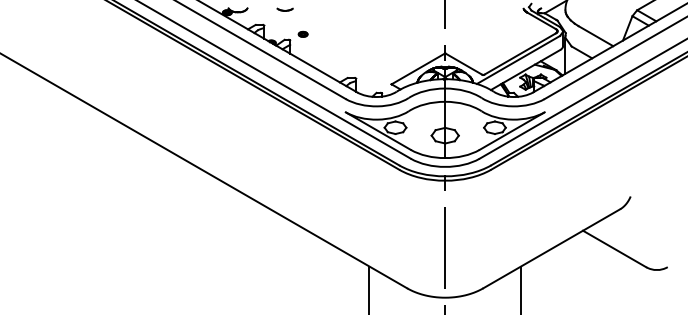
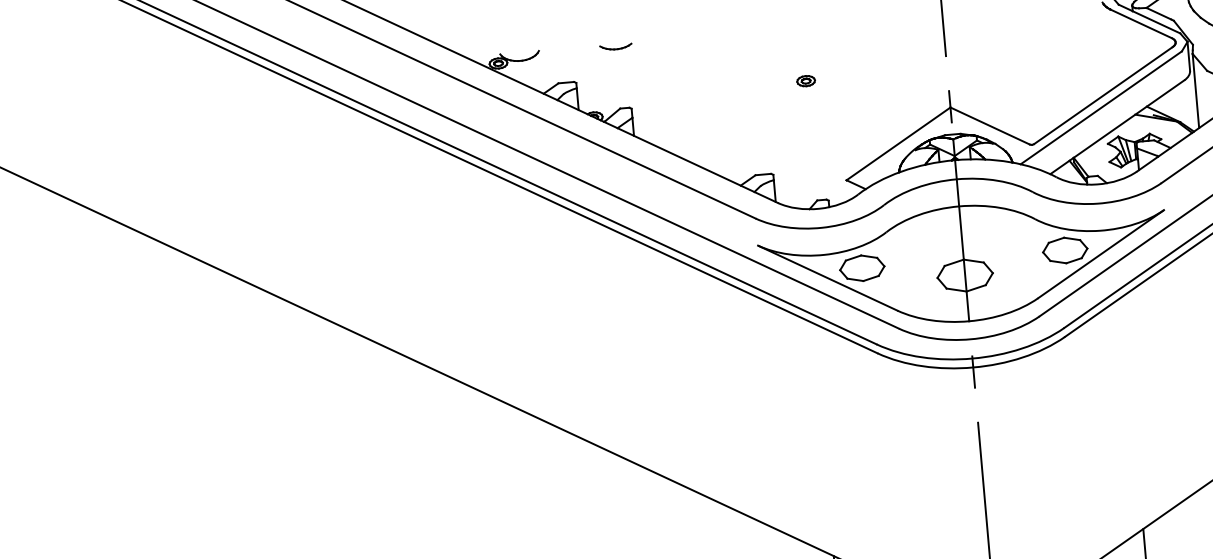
part: (302, 33) -> (804, 79), moved

